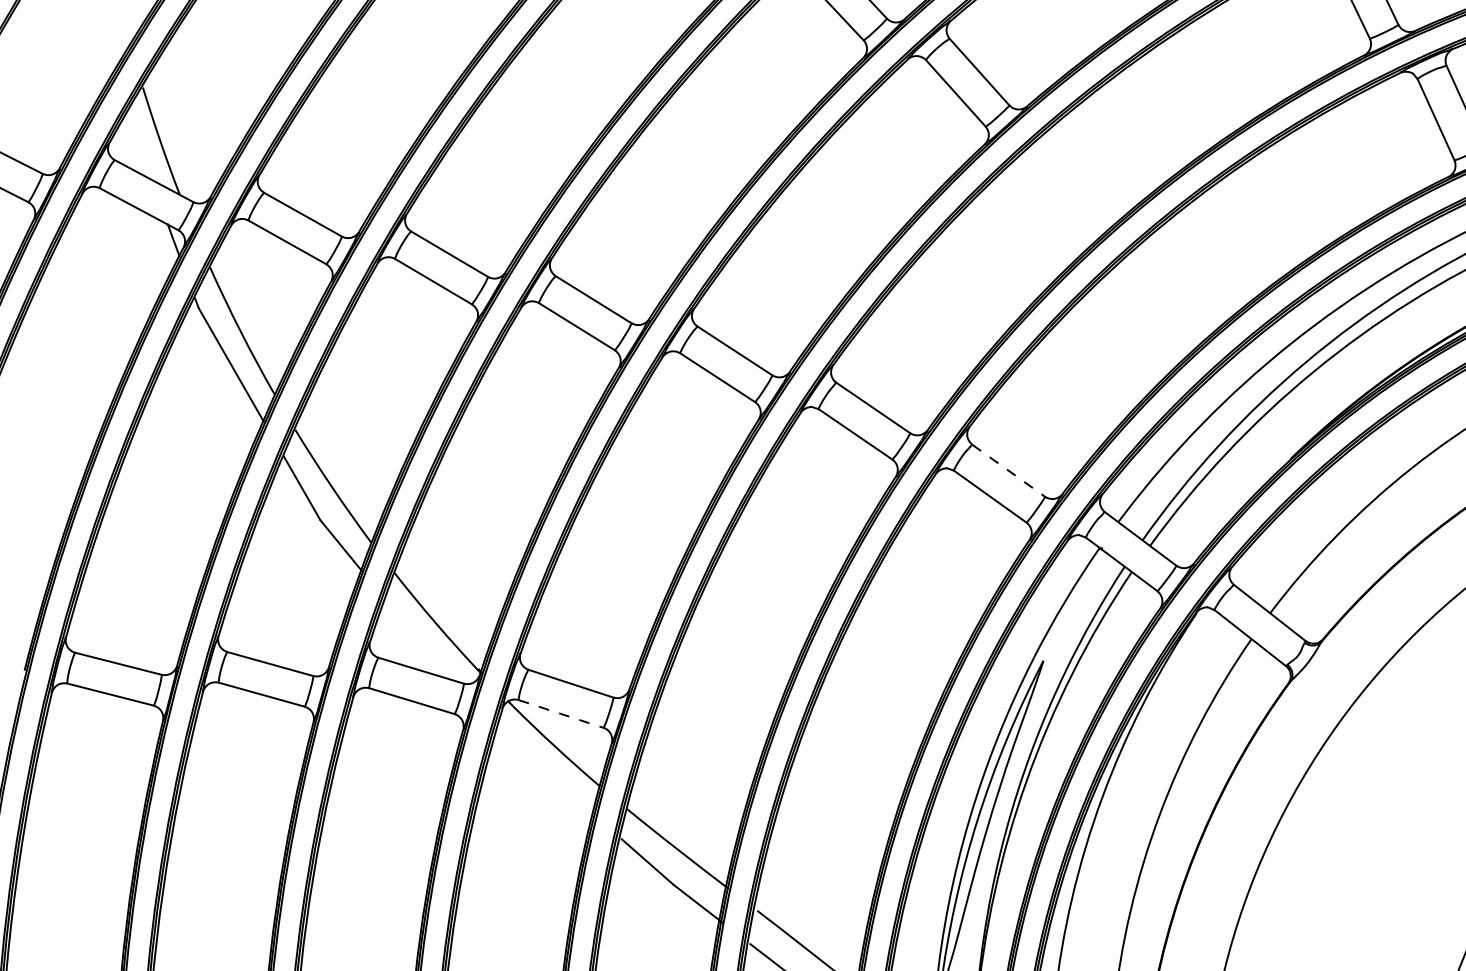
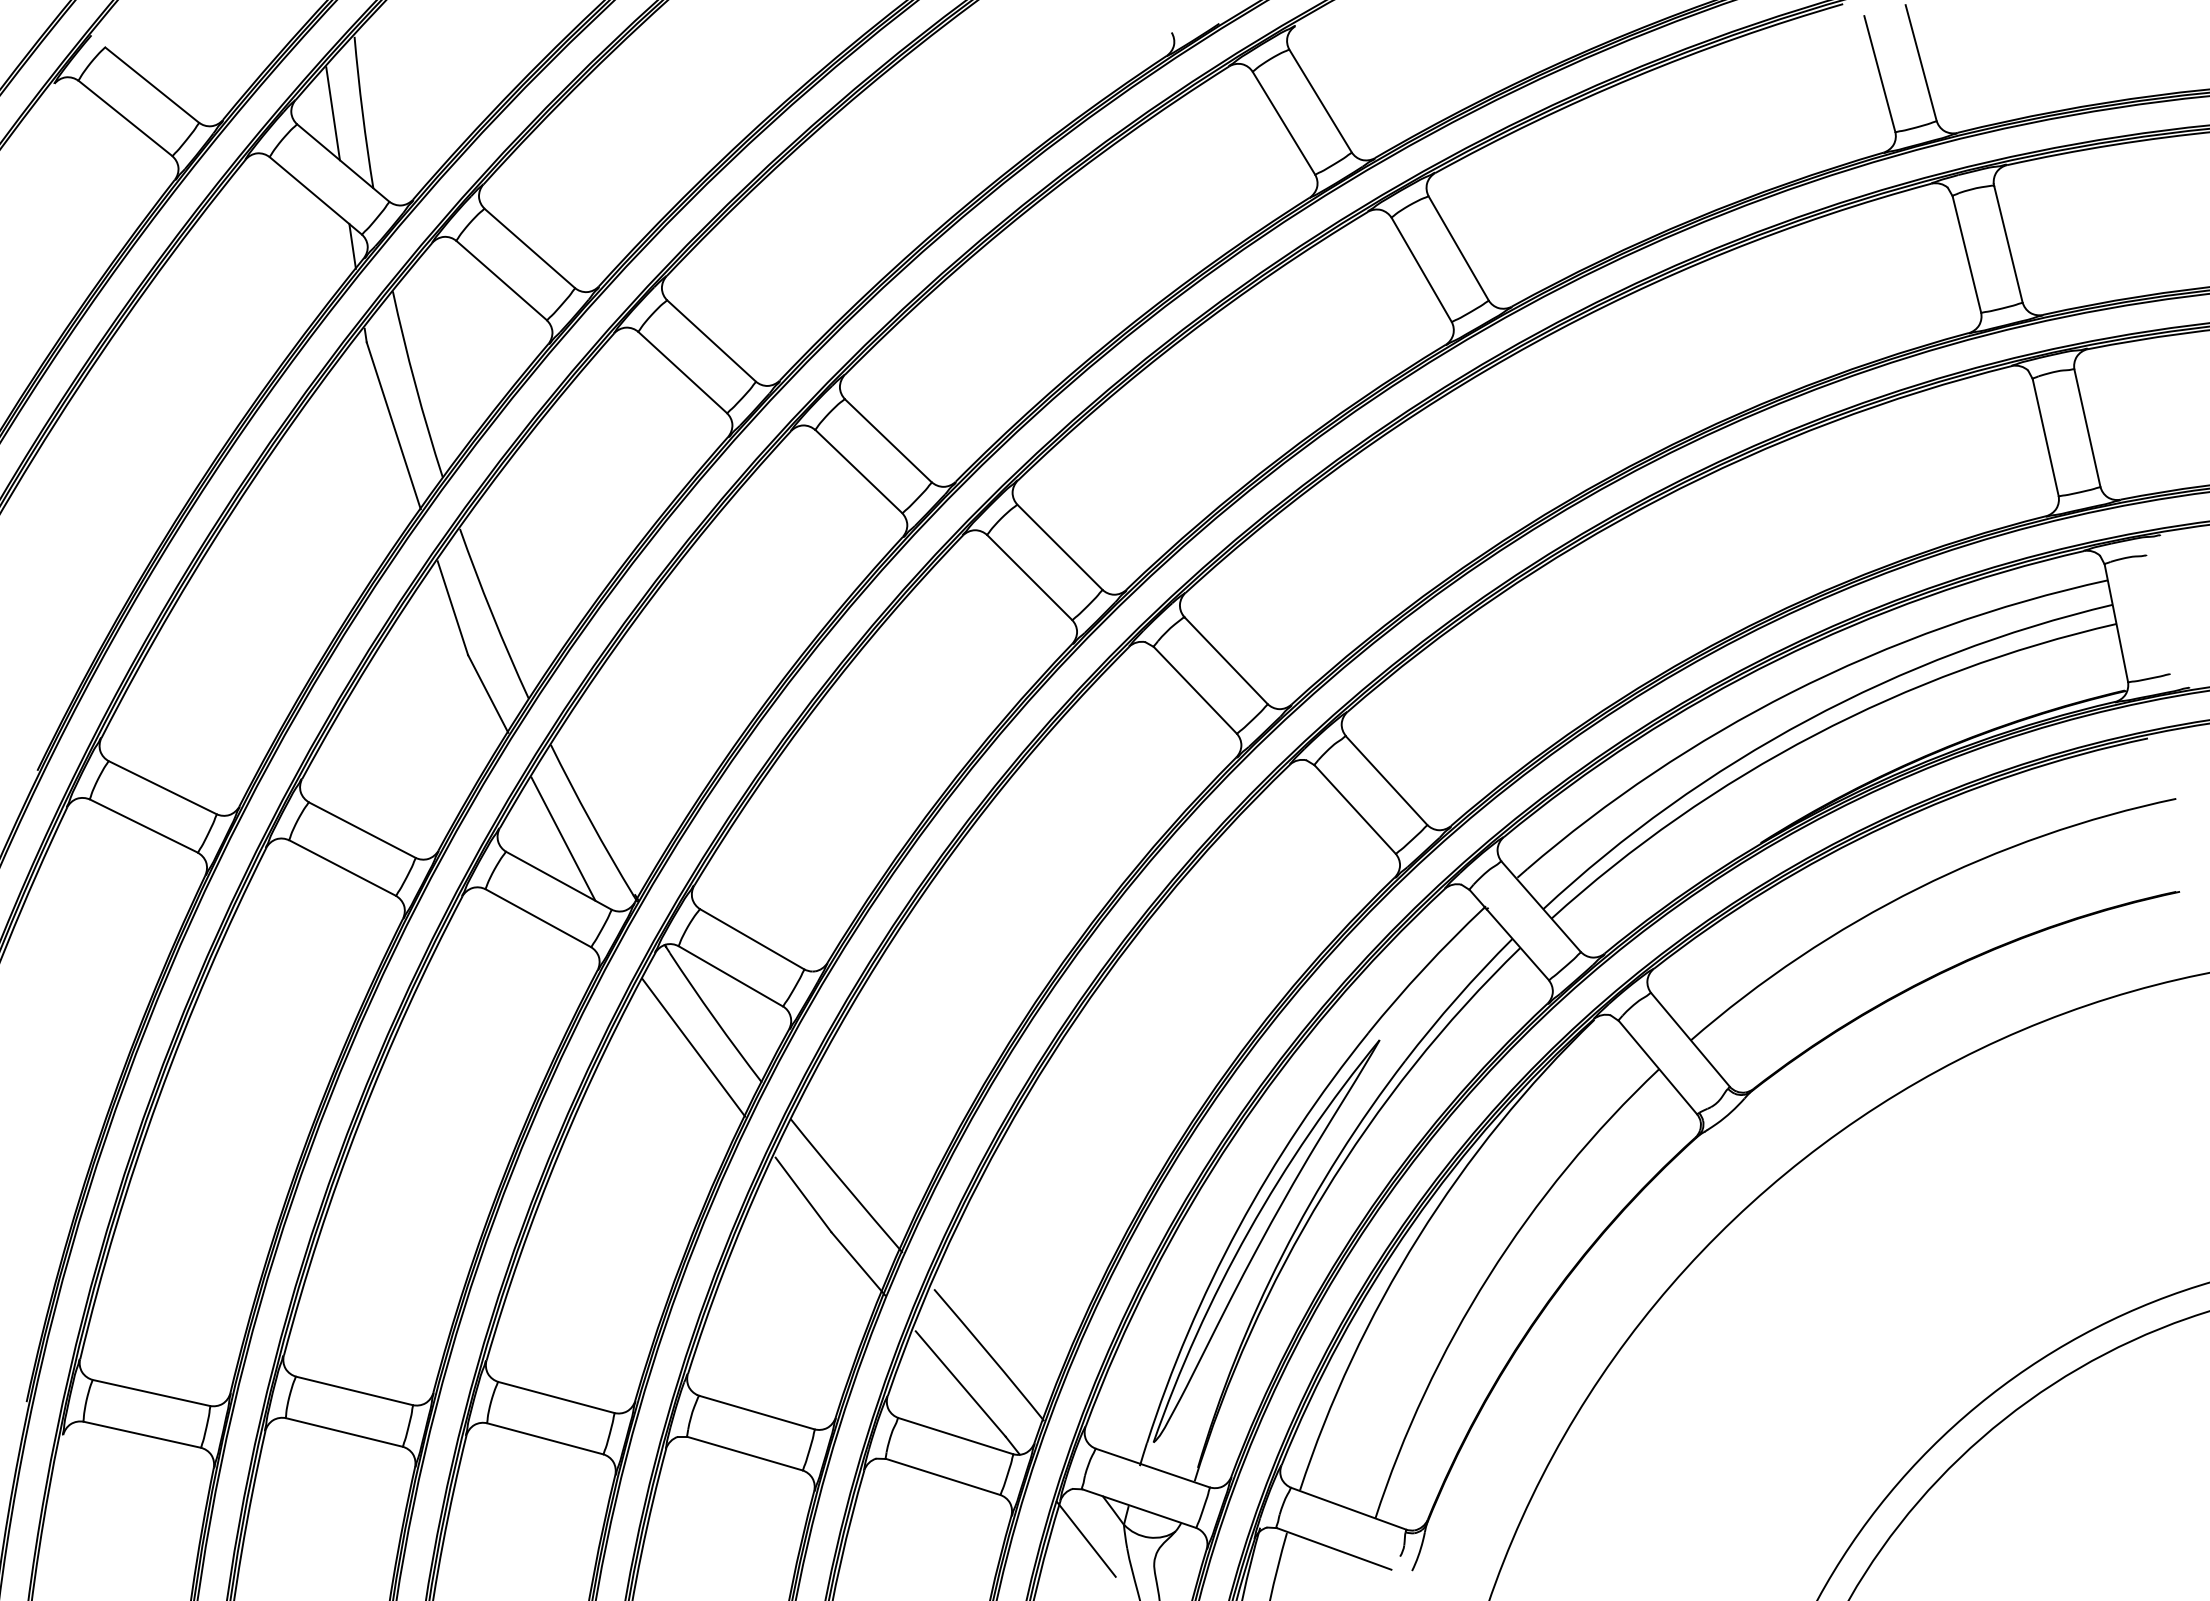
line: (138, 146) -> (332, 113), added
line: (1008, 470) -> (1386, 780), dashed -> solid
line: (418, 639) -> (563, 838), added
line: (560, 714) -> (730, 976), dashed -> solid
line: (544, 771) -> (693, 1047), added

